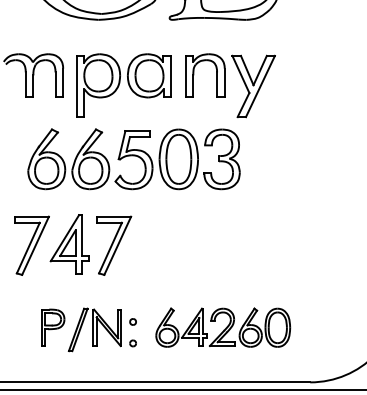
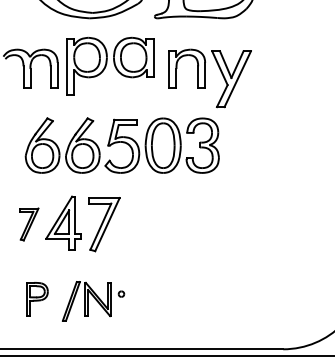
part: (123, 85) -> (109, 66), moved
part: (31, 245) -> (28, 224), size x0.6
part: (53, 327) -> (37, 299), moved
part: (223, 327) -> (204, 299), removed
part: (132, 343) -> (120, 313), removed

